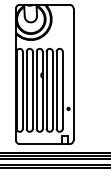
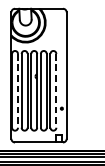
line: (22, 90) -> (17, 90), solid -> dashed
line: (62, 90) -> (56, 90), solid -> dashed

